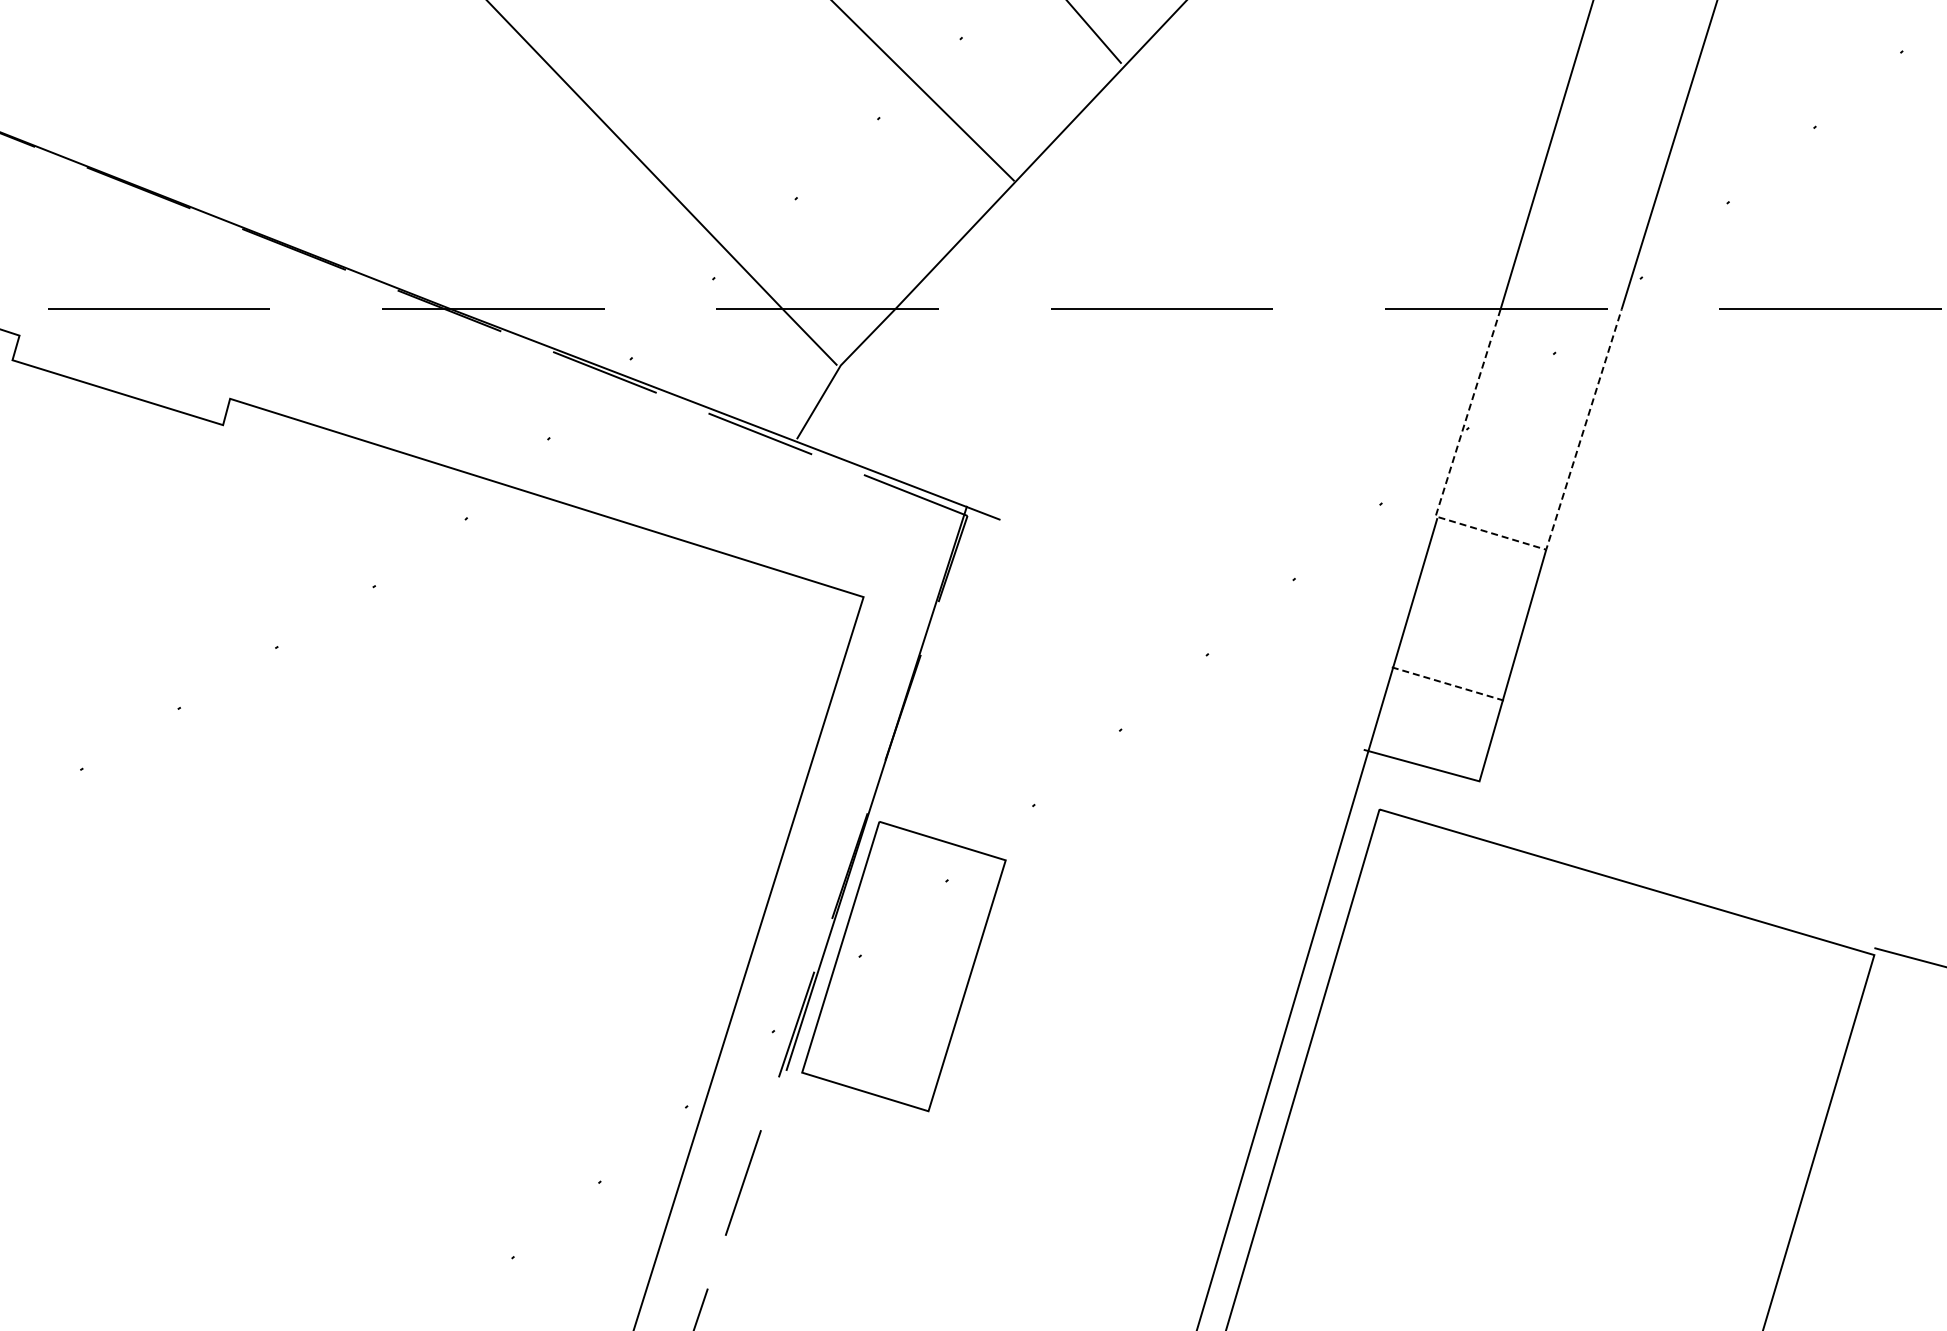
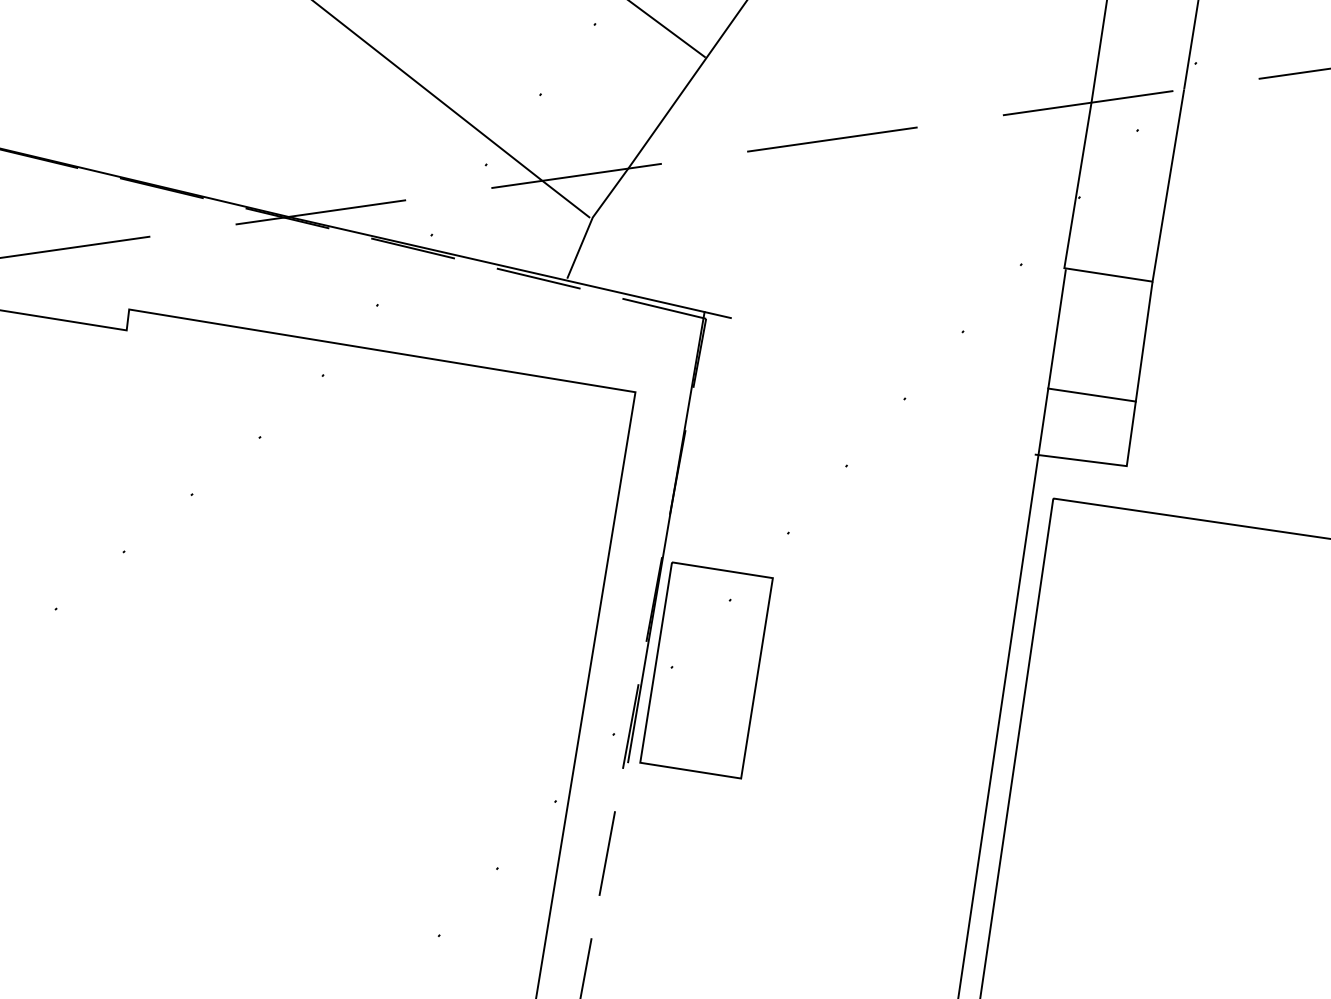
line: (1507, 537) -> (1121, 276), dashed -> solid
line: (1447, 683) -> (1091, 394), dashed -> solid

